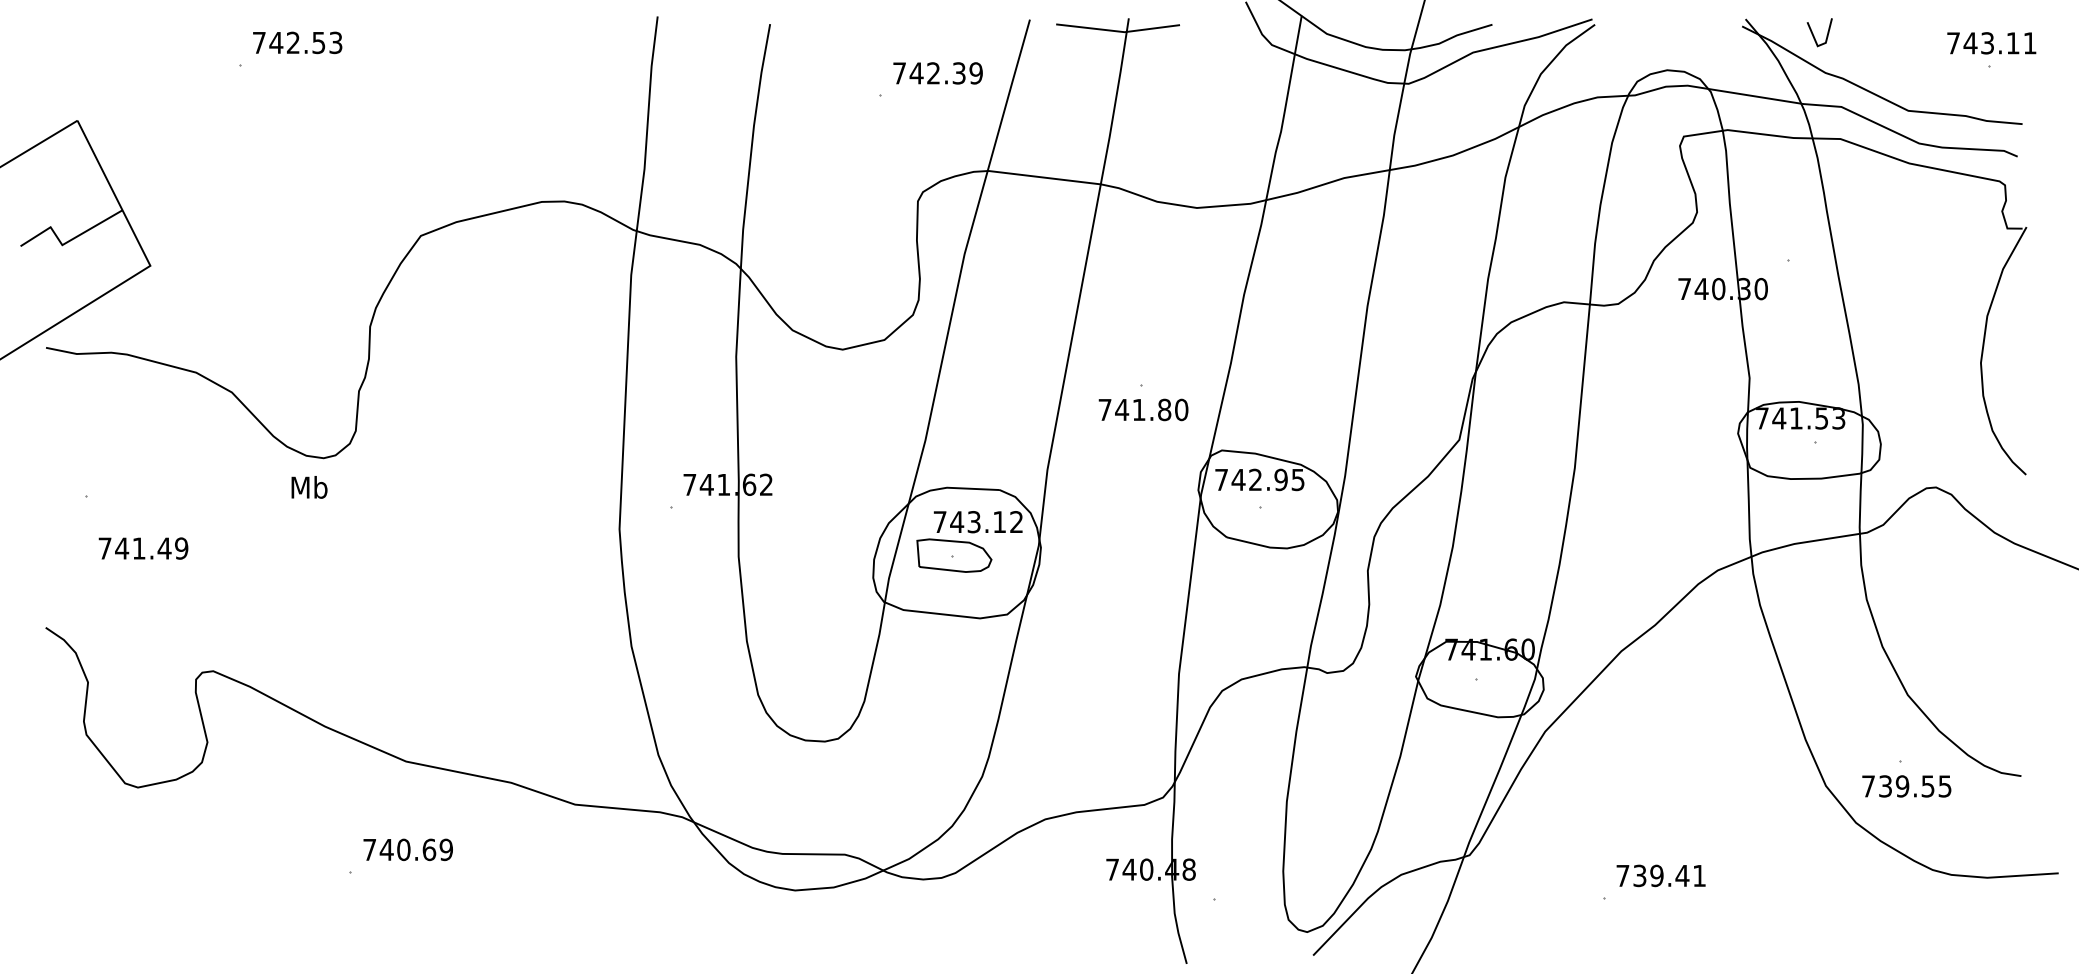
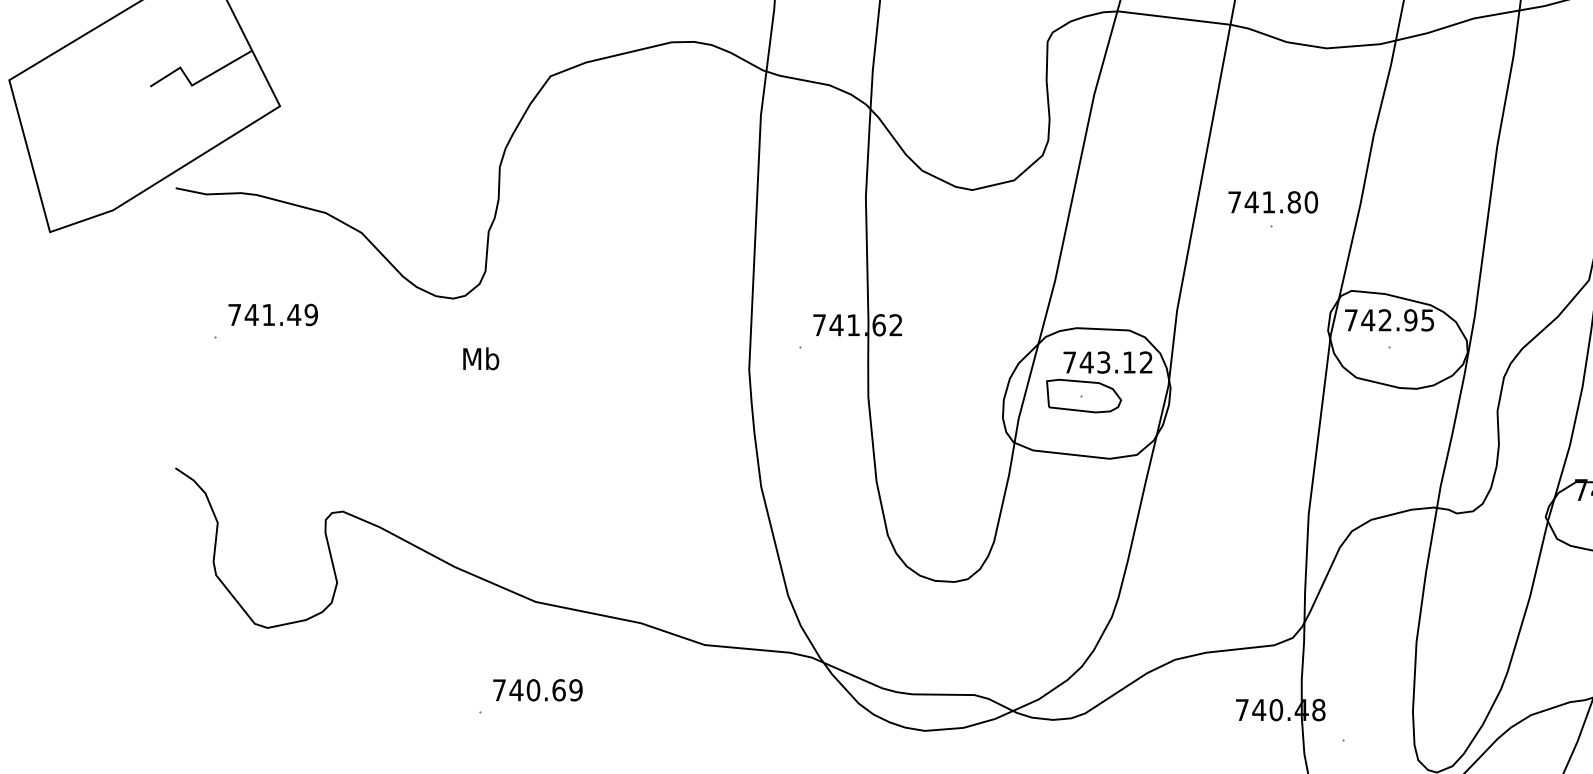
text: (1143, 409) -> (1273, 201), moved
text: (309, 487) -> (481, 358), moved
text: (143, 548) -> (273, 314), moved

